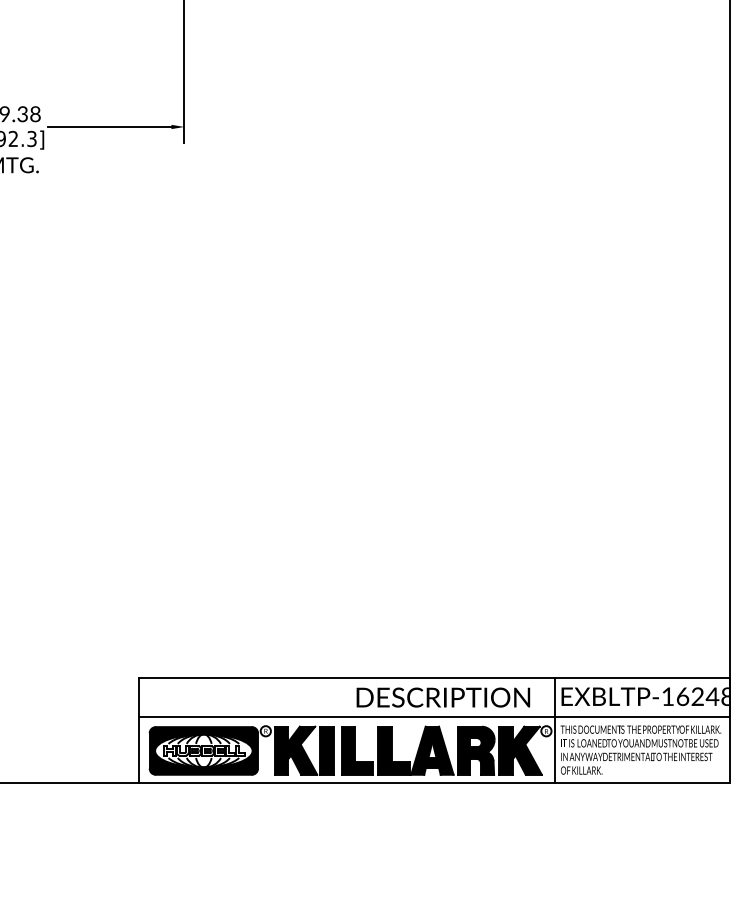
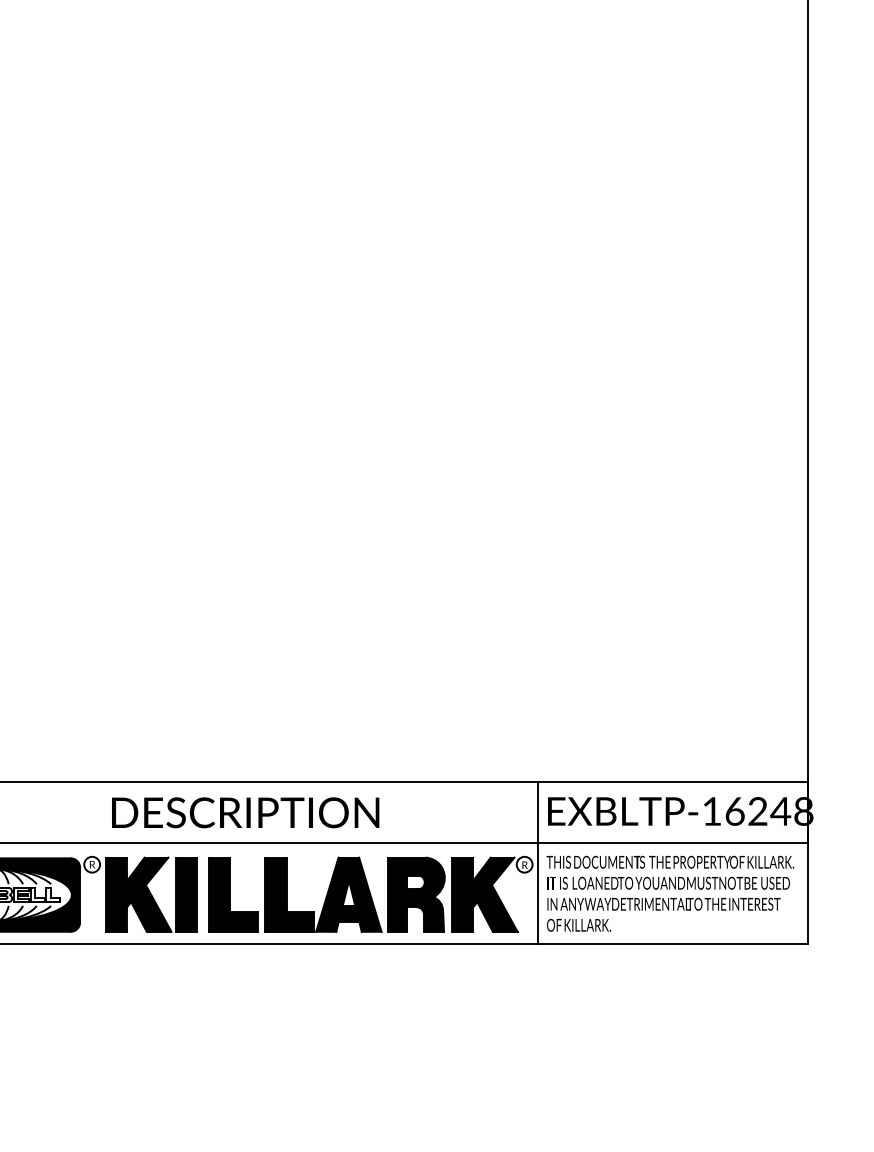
text: (443, 697) -> (245, 812), moved

